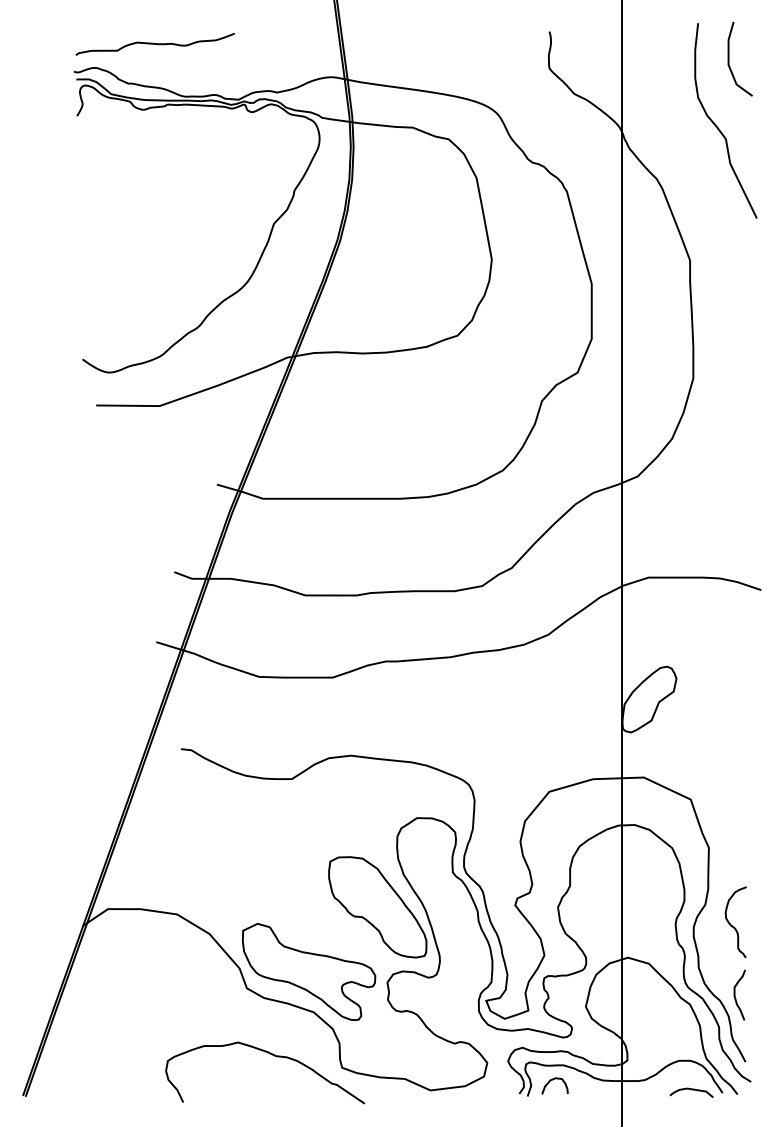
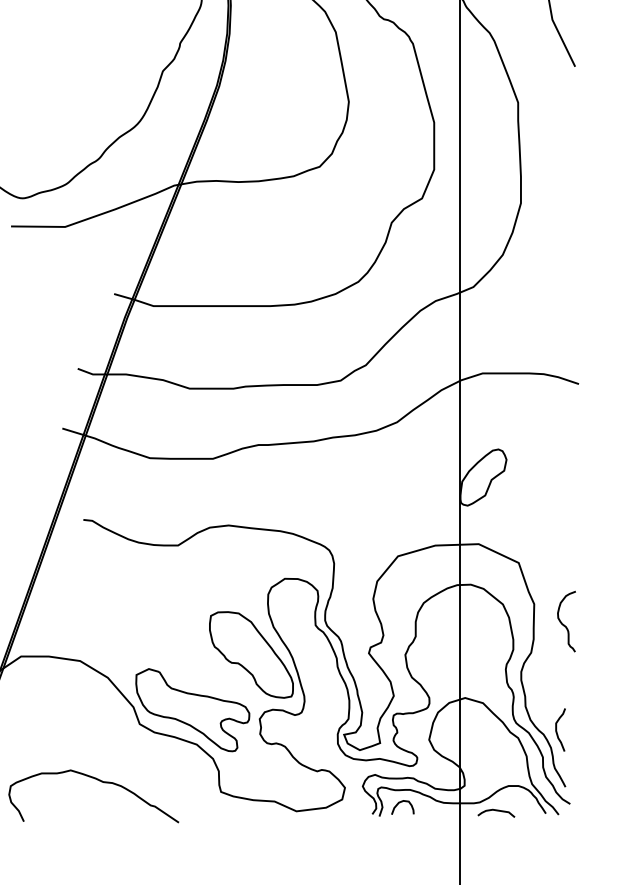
curve: (734, 926) -> (565, 625), moved
curve: (272, 1055) -> (100, 781), moved
curve: (691, 1090) -> (496, 811), moved

